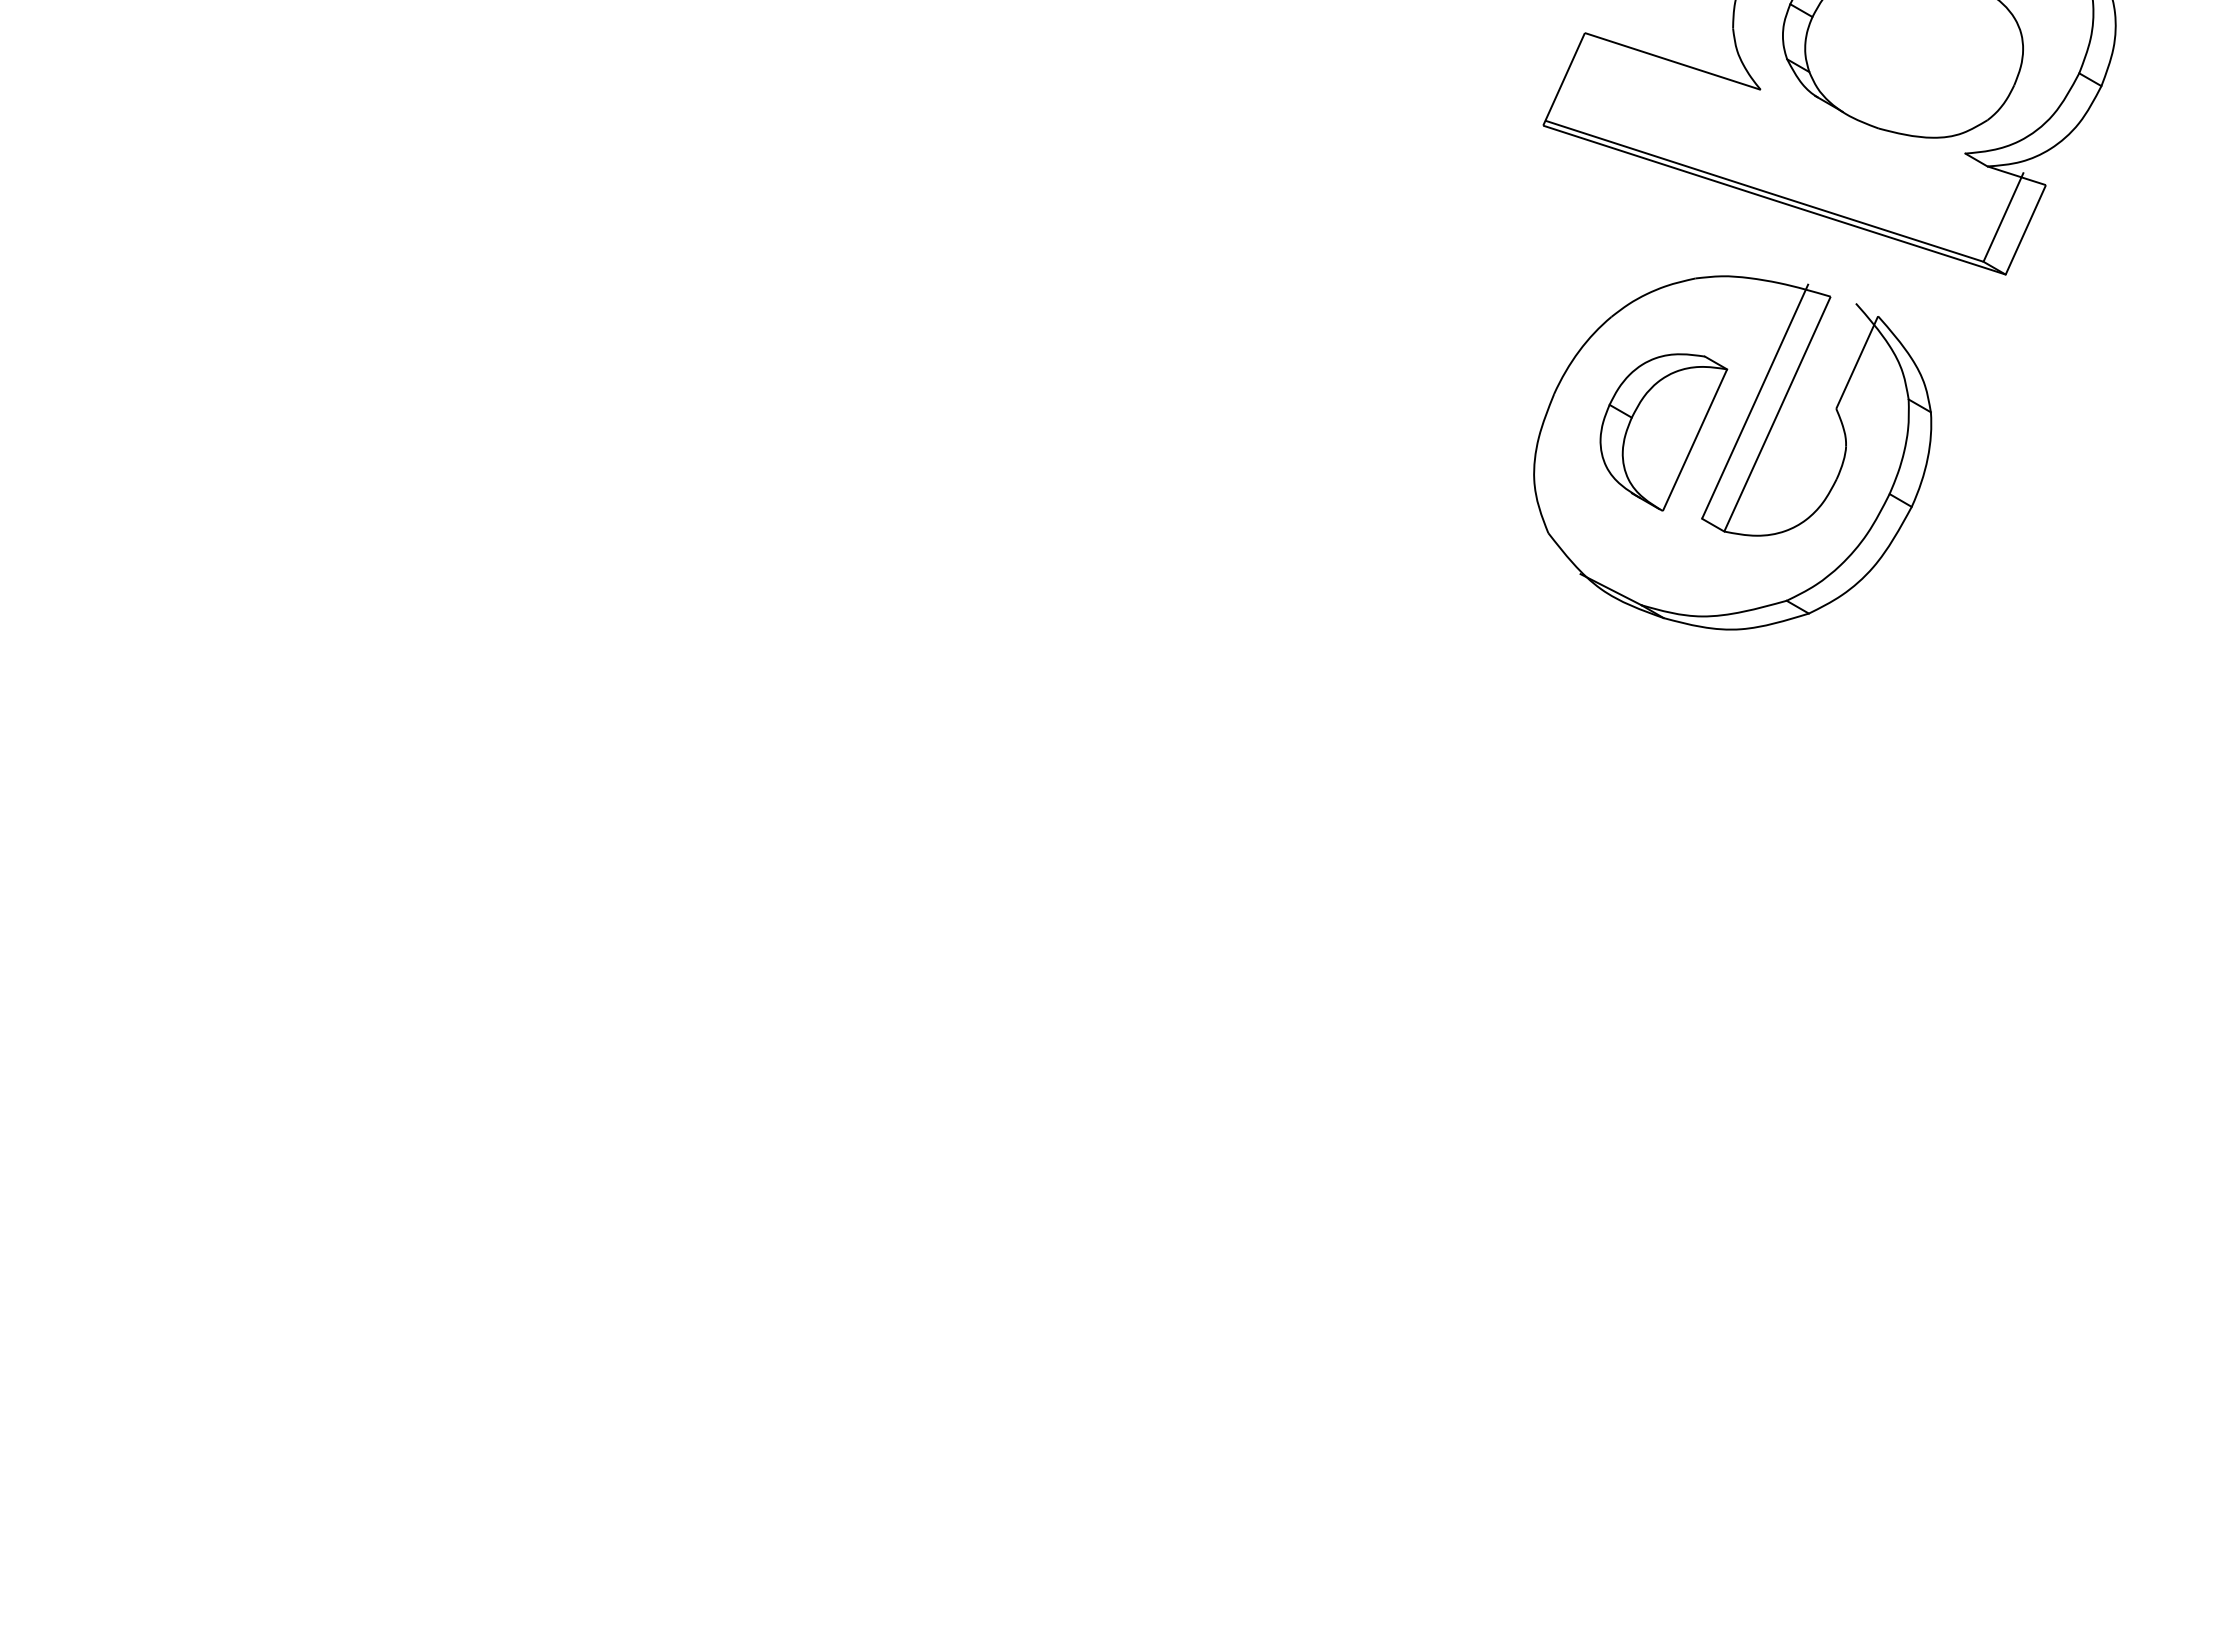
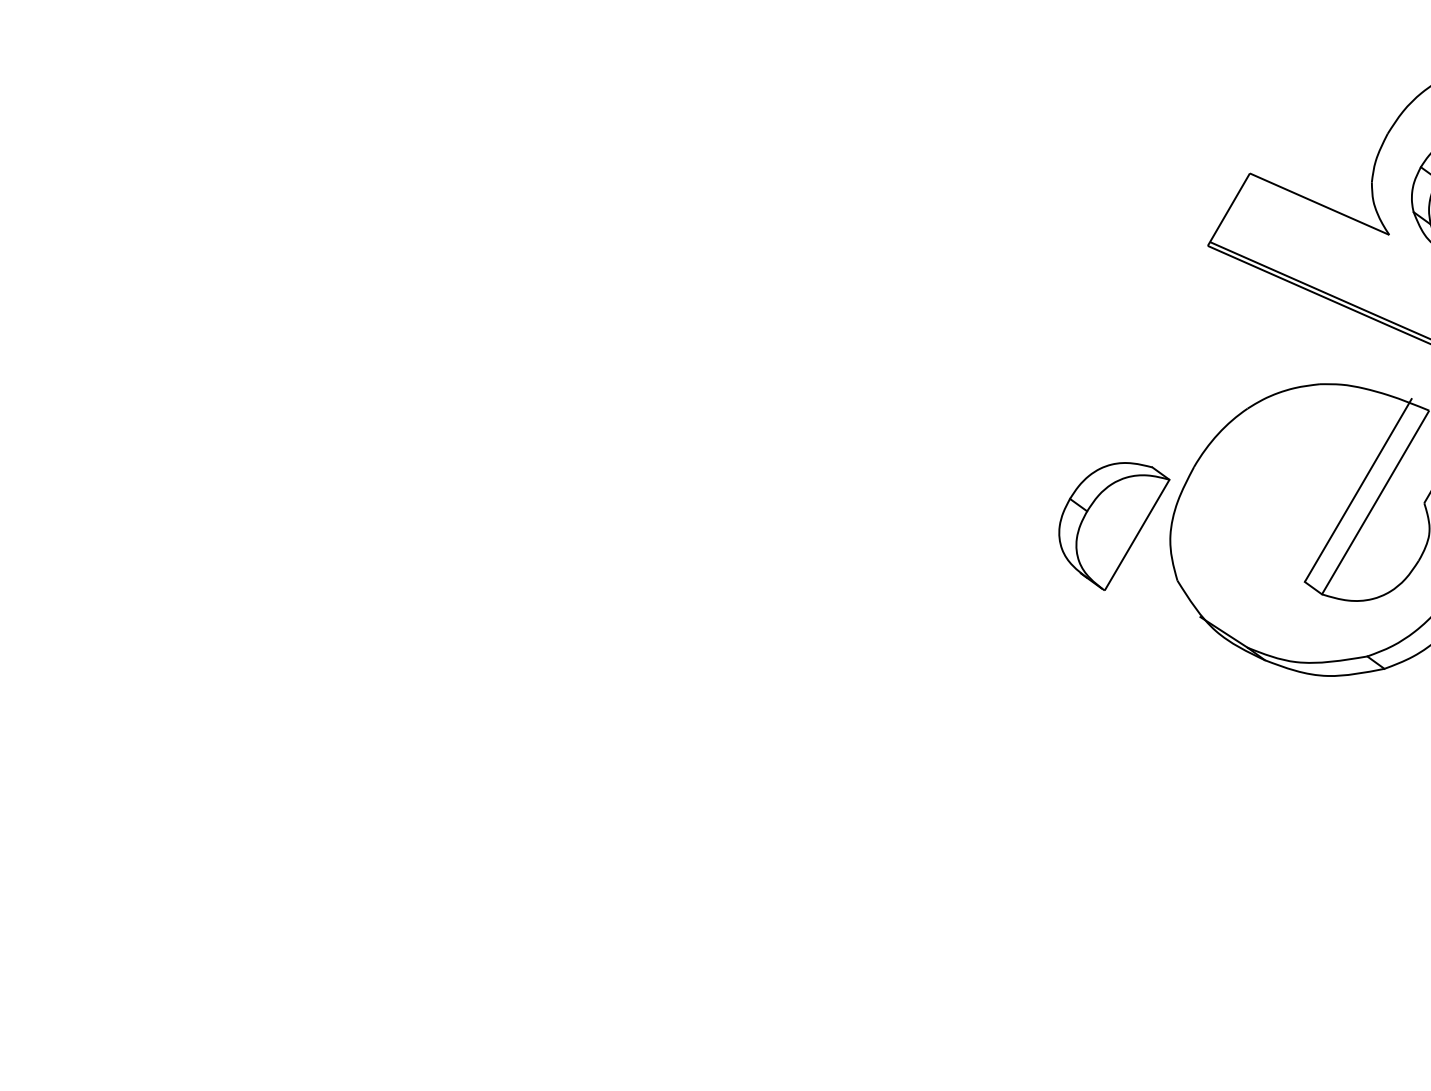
part: (1663, 432) -> (1111, 526), moved

